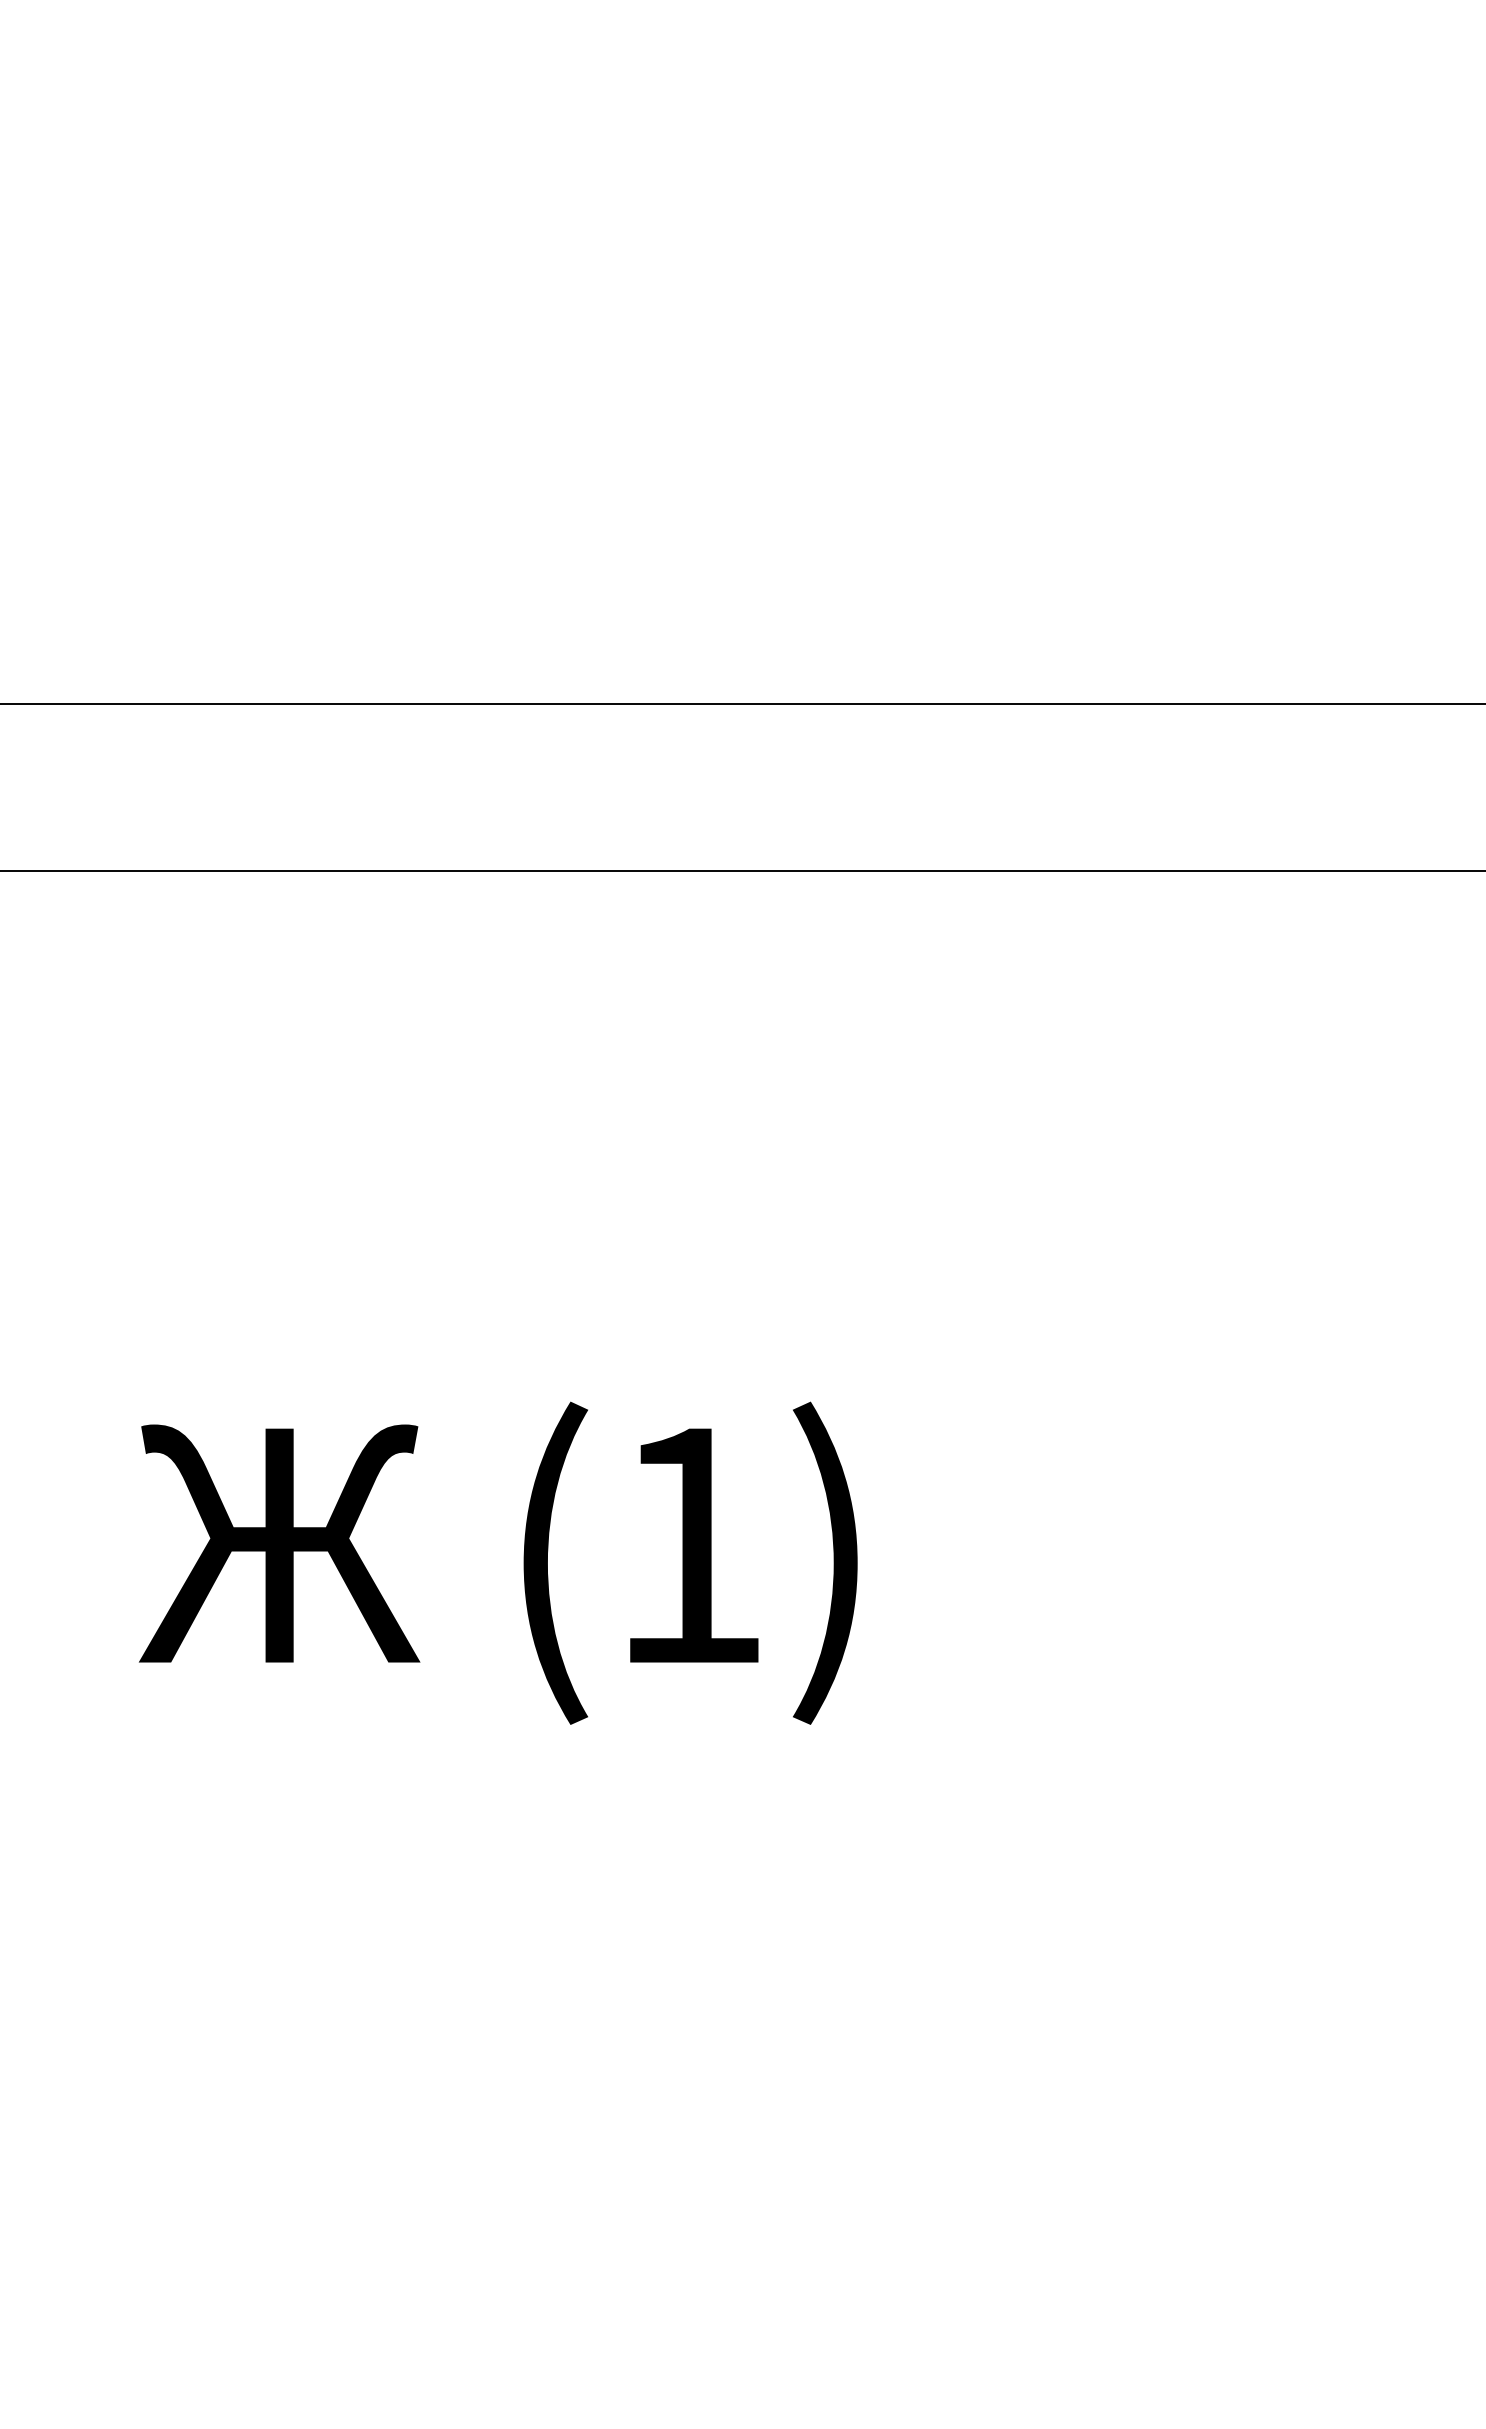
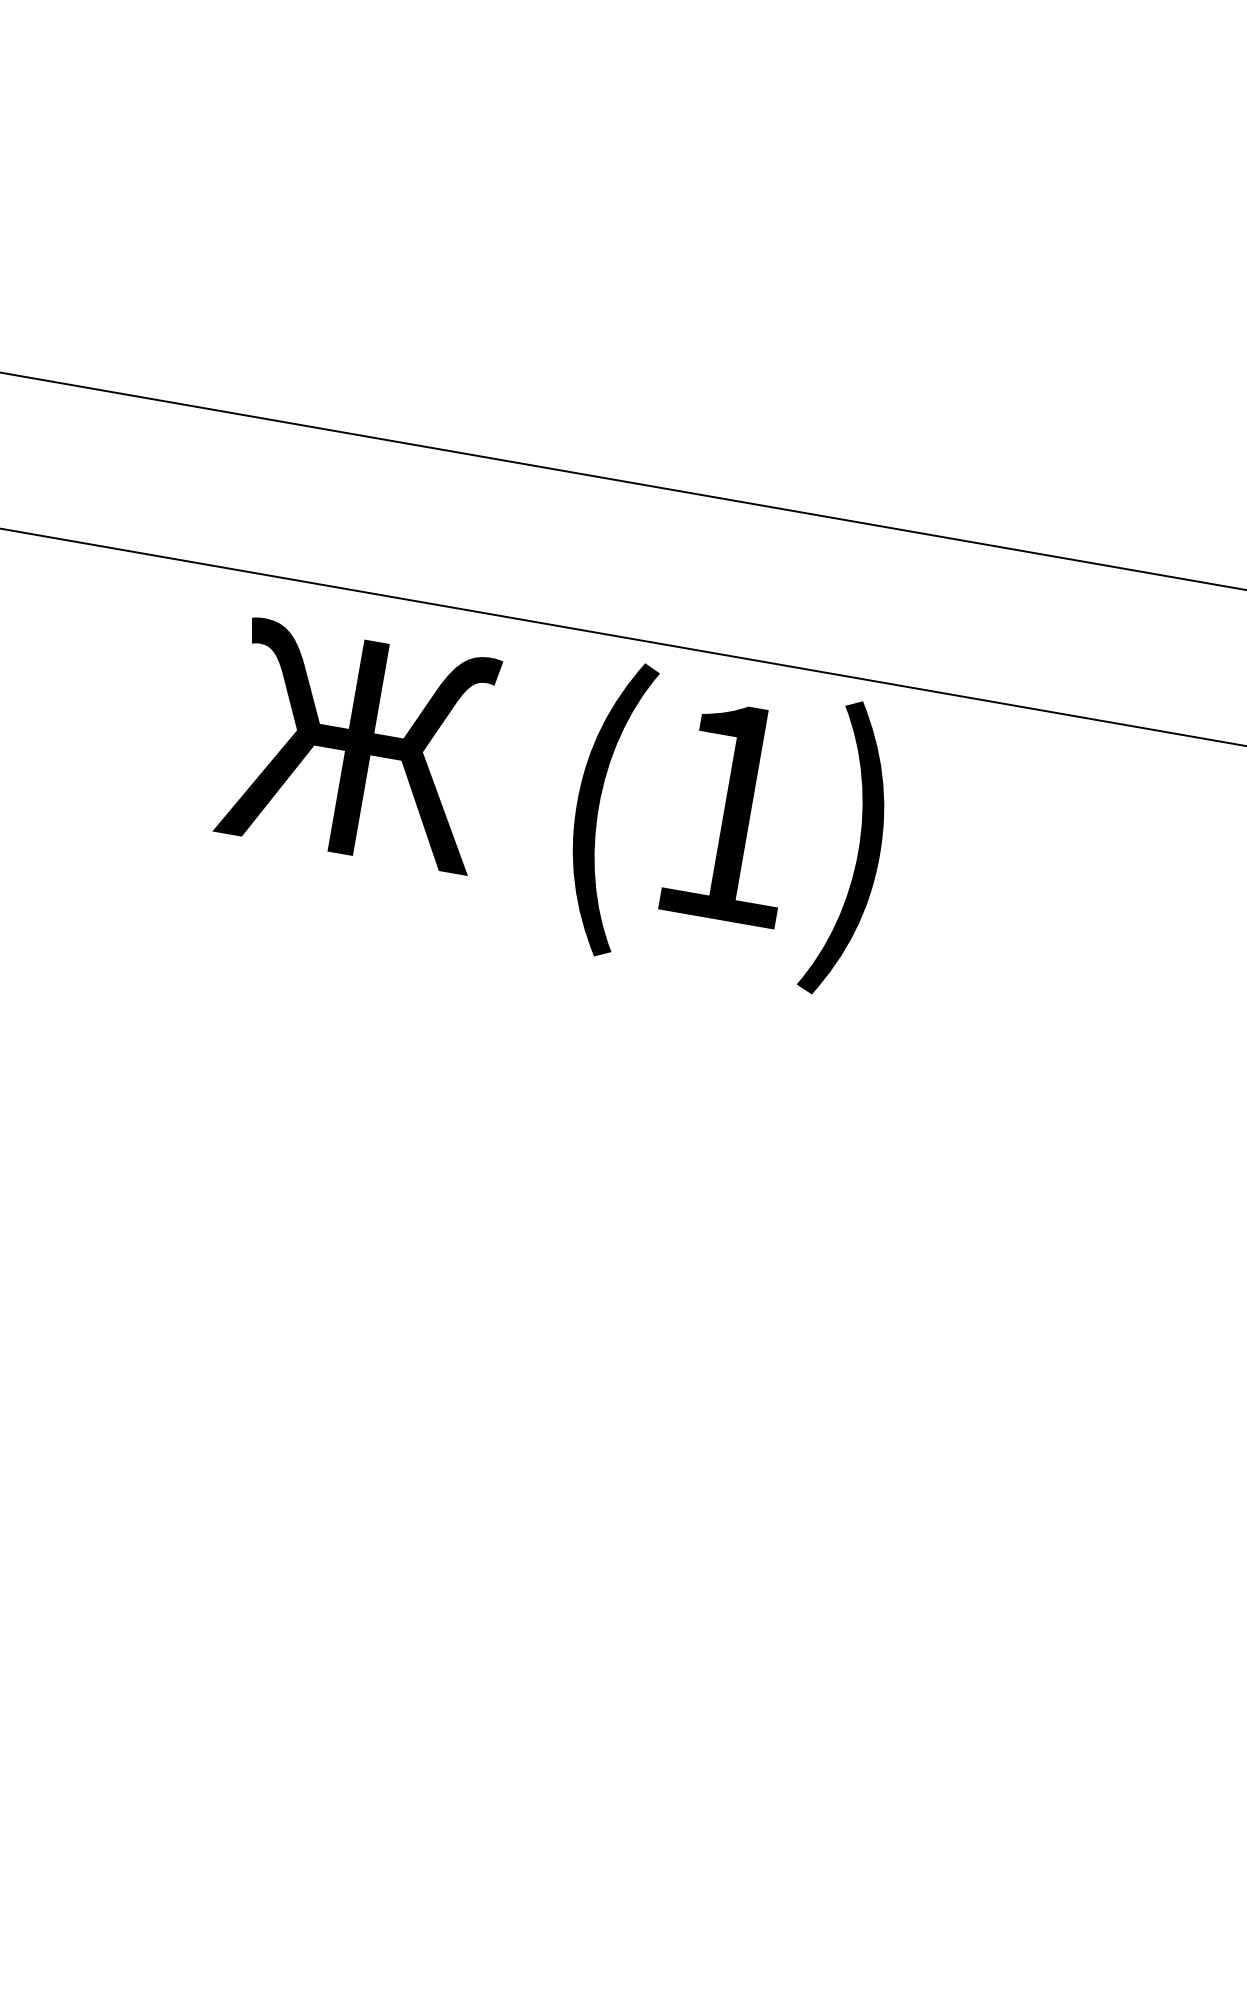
text: (498, 1562) -> (554, 797), moved

